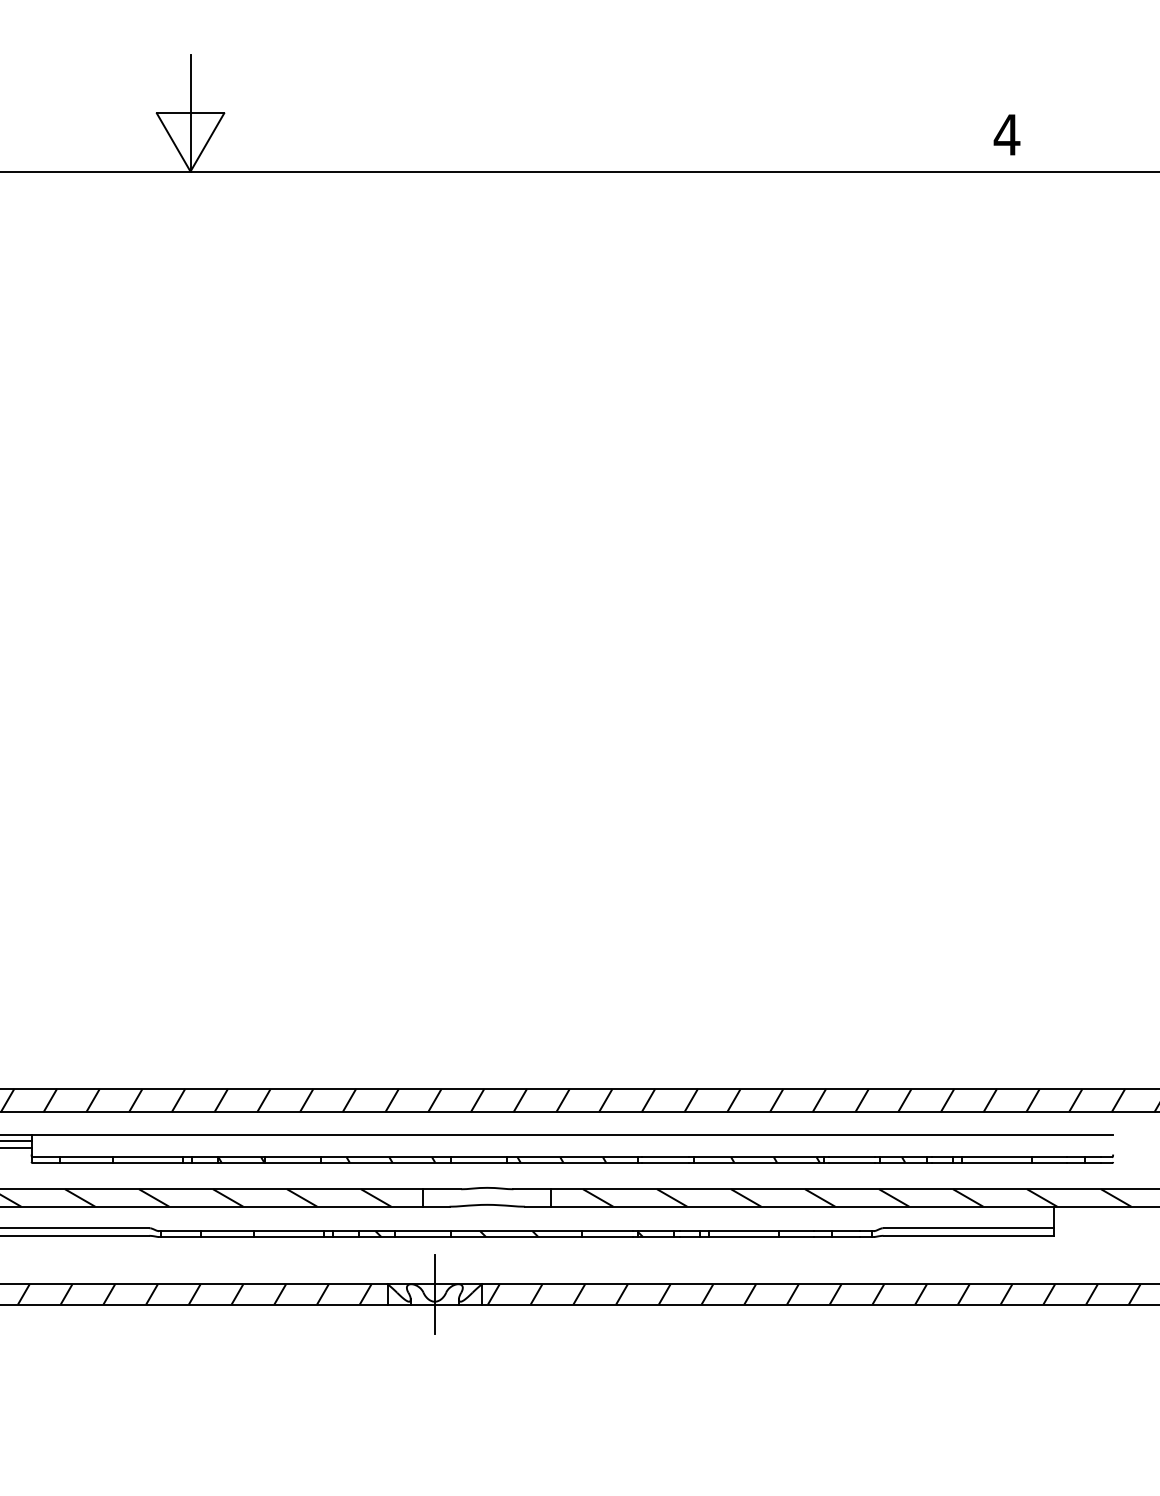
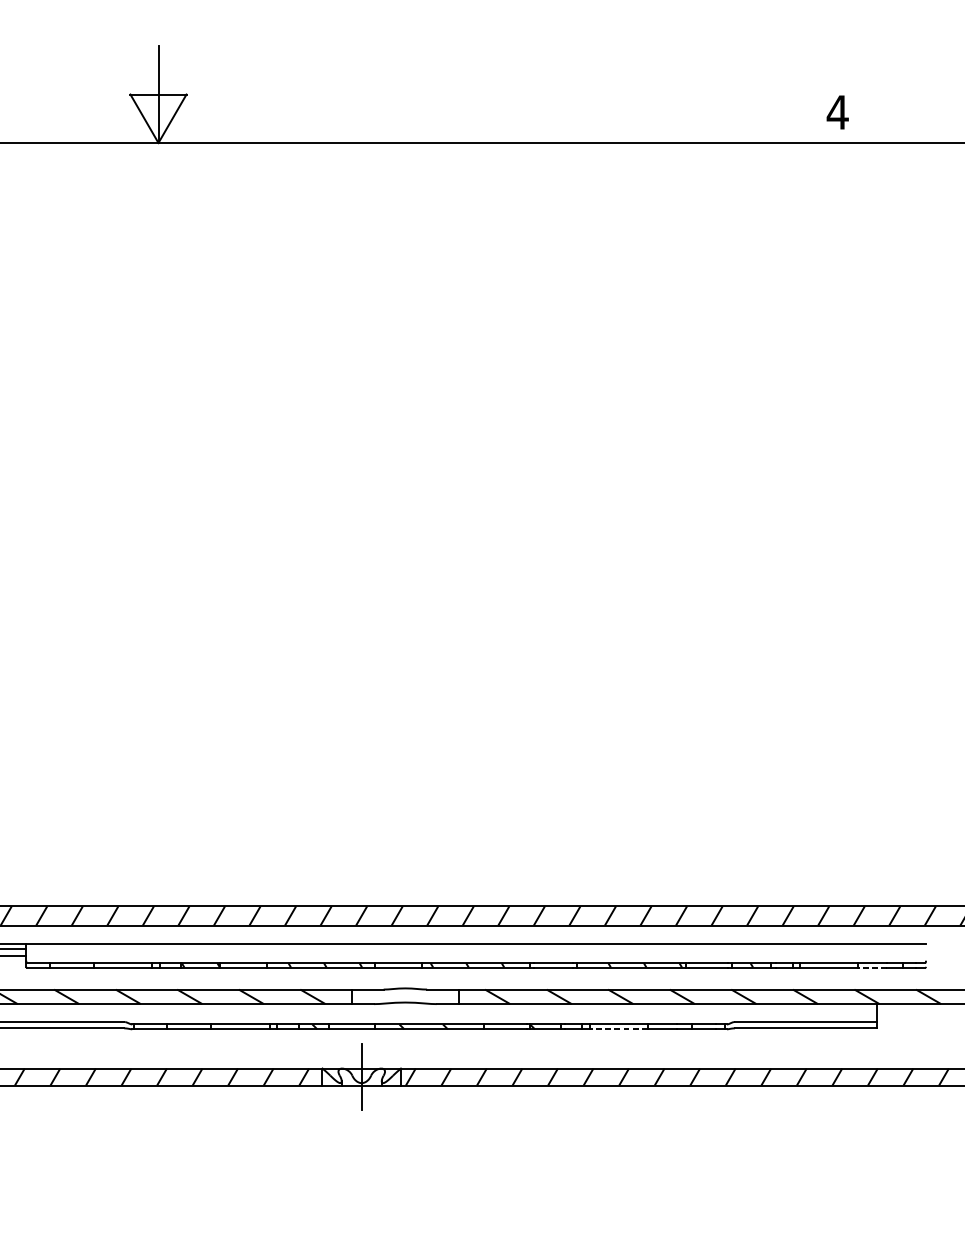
line: (1048, 1163) -> (872, 968), solid -> dashed
line: (743, 1237) -> (618, 1029), solid -> dashed

